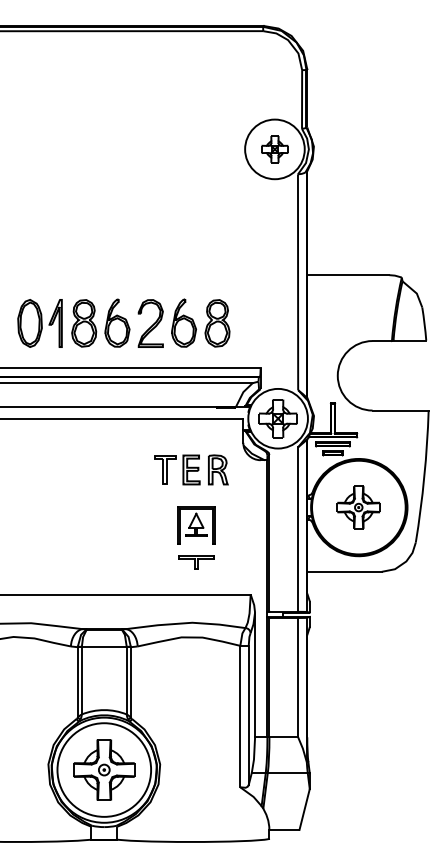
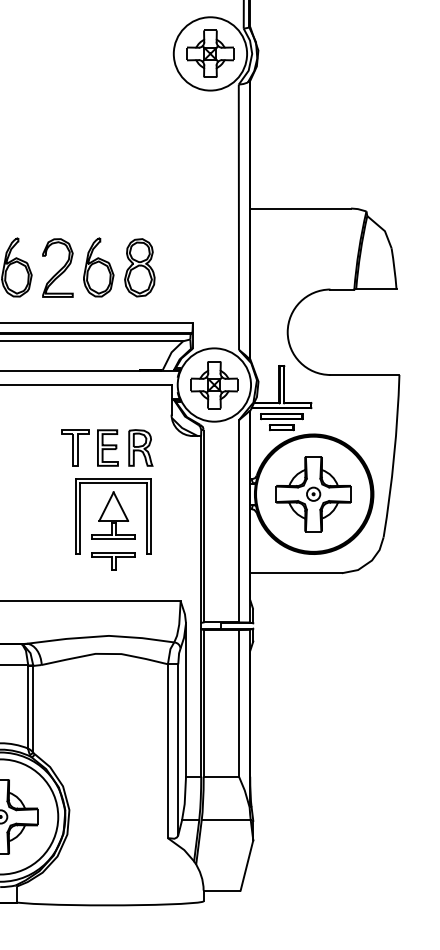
part: (274, 149) -> (209, 54), size x1.43
part: (358, 507) -> (313, 494), size x1.43
part: (196, 525) -> (114, 516), size x1.67

